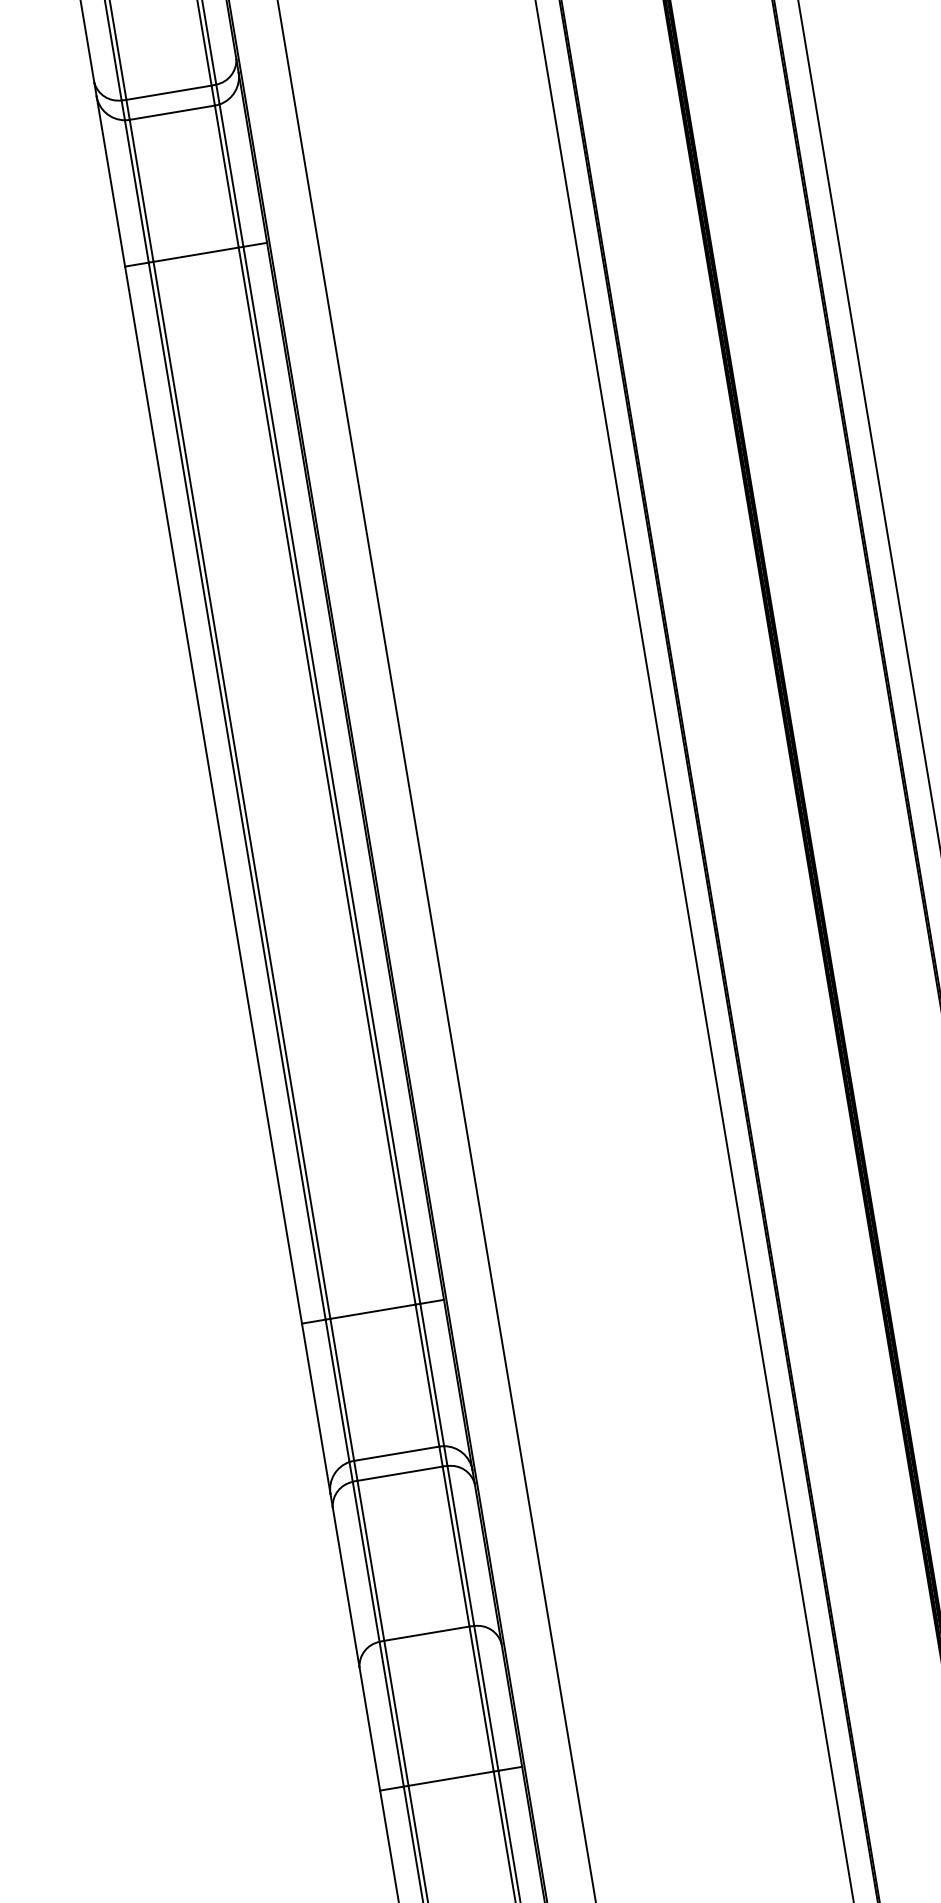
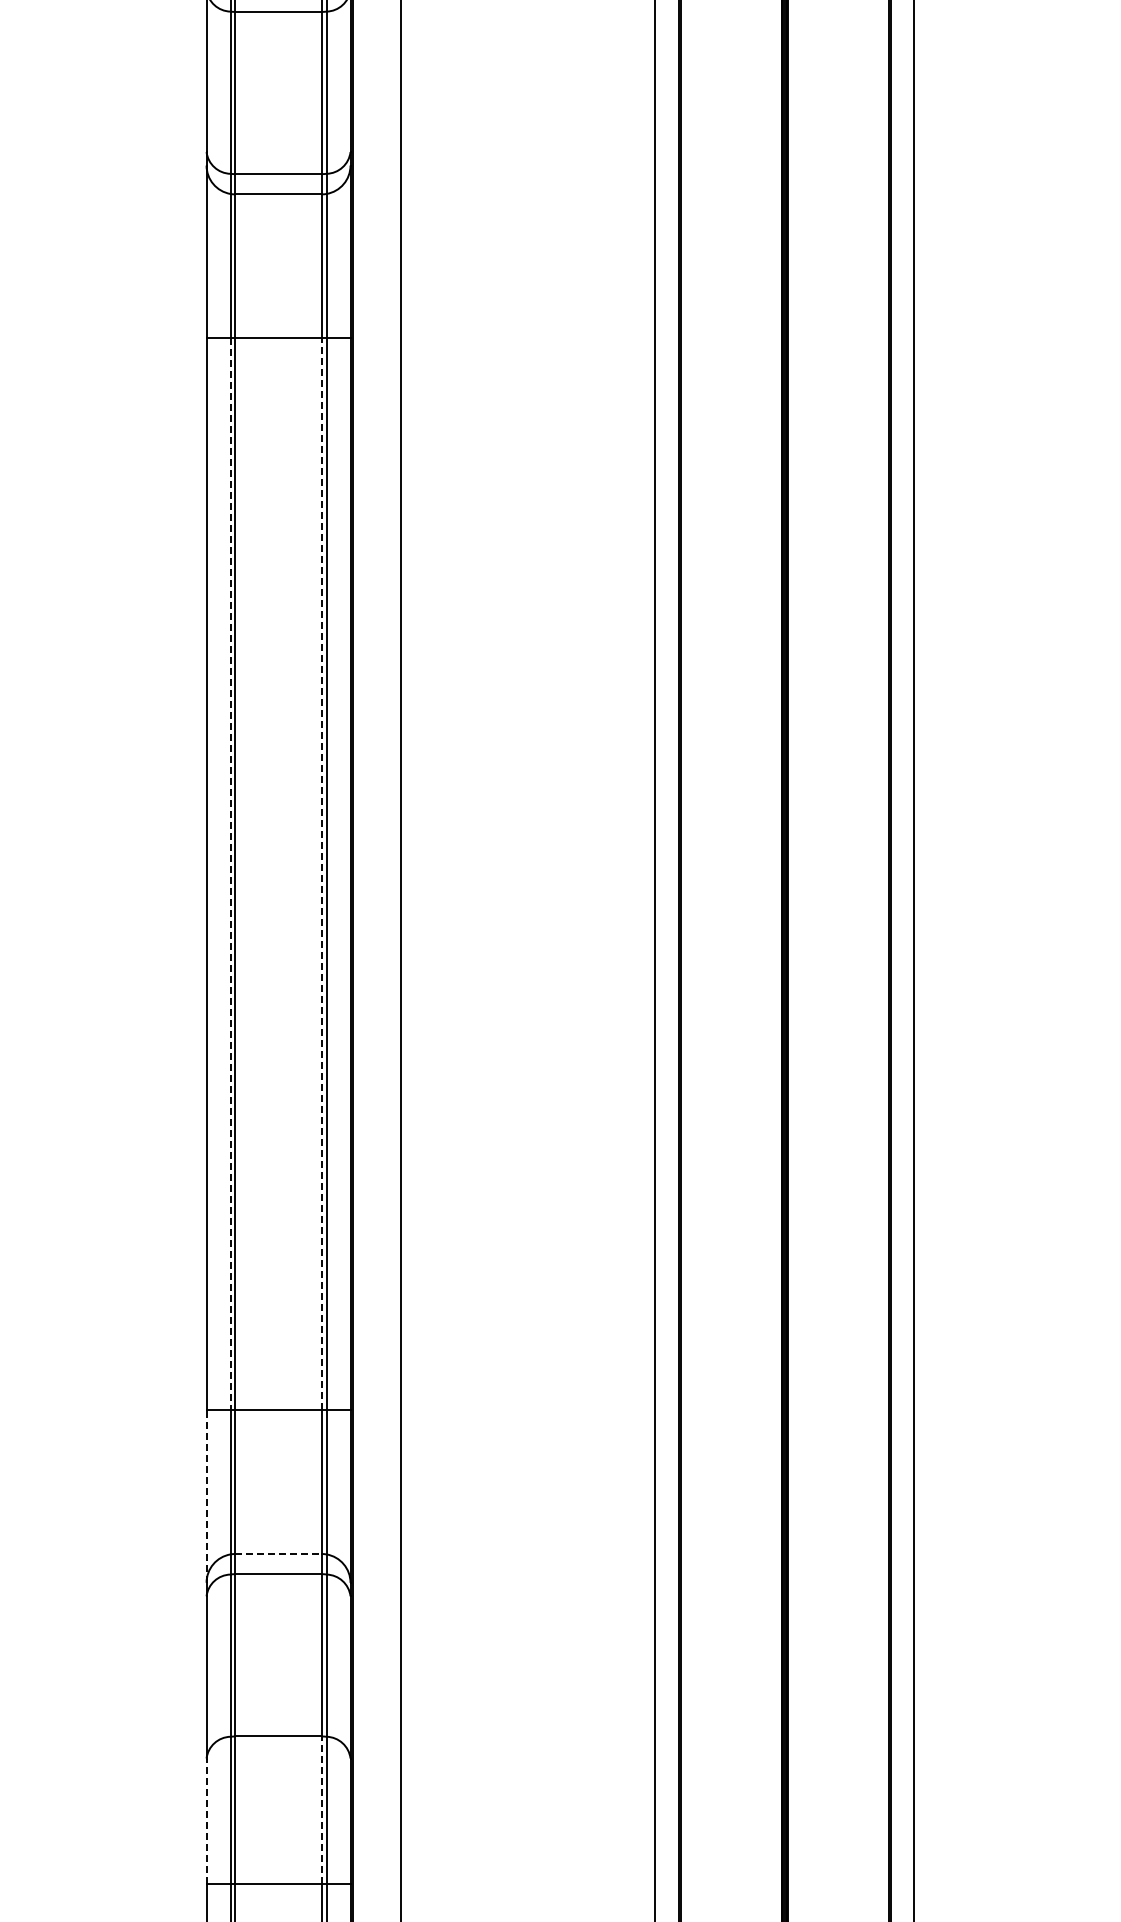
line: (326, 776) -> (321, 874), solid -> dashed
line: (237, 791) -> (230, 874), solid -> dashed
line: (316, 1407) -> (206, 1495), solid -> dashed
line: (397, 1454) -> (279, 1554), solid -> dashed
line: (481, 1698) -> (321, 1809), solid -> dashed
line: (369, 1728) -> (206, 1820), solid -> dashed

